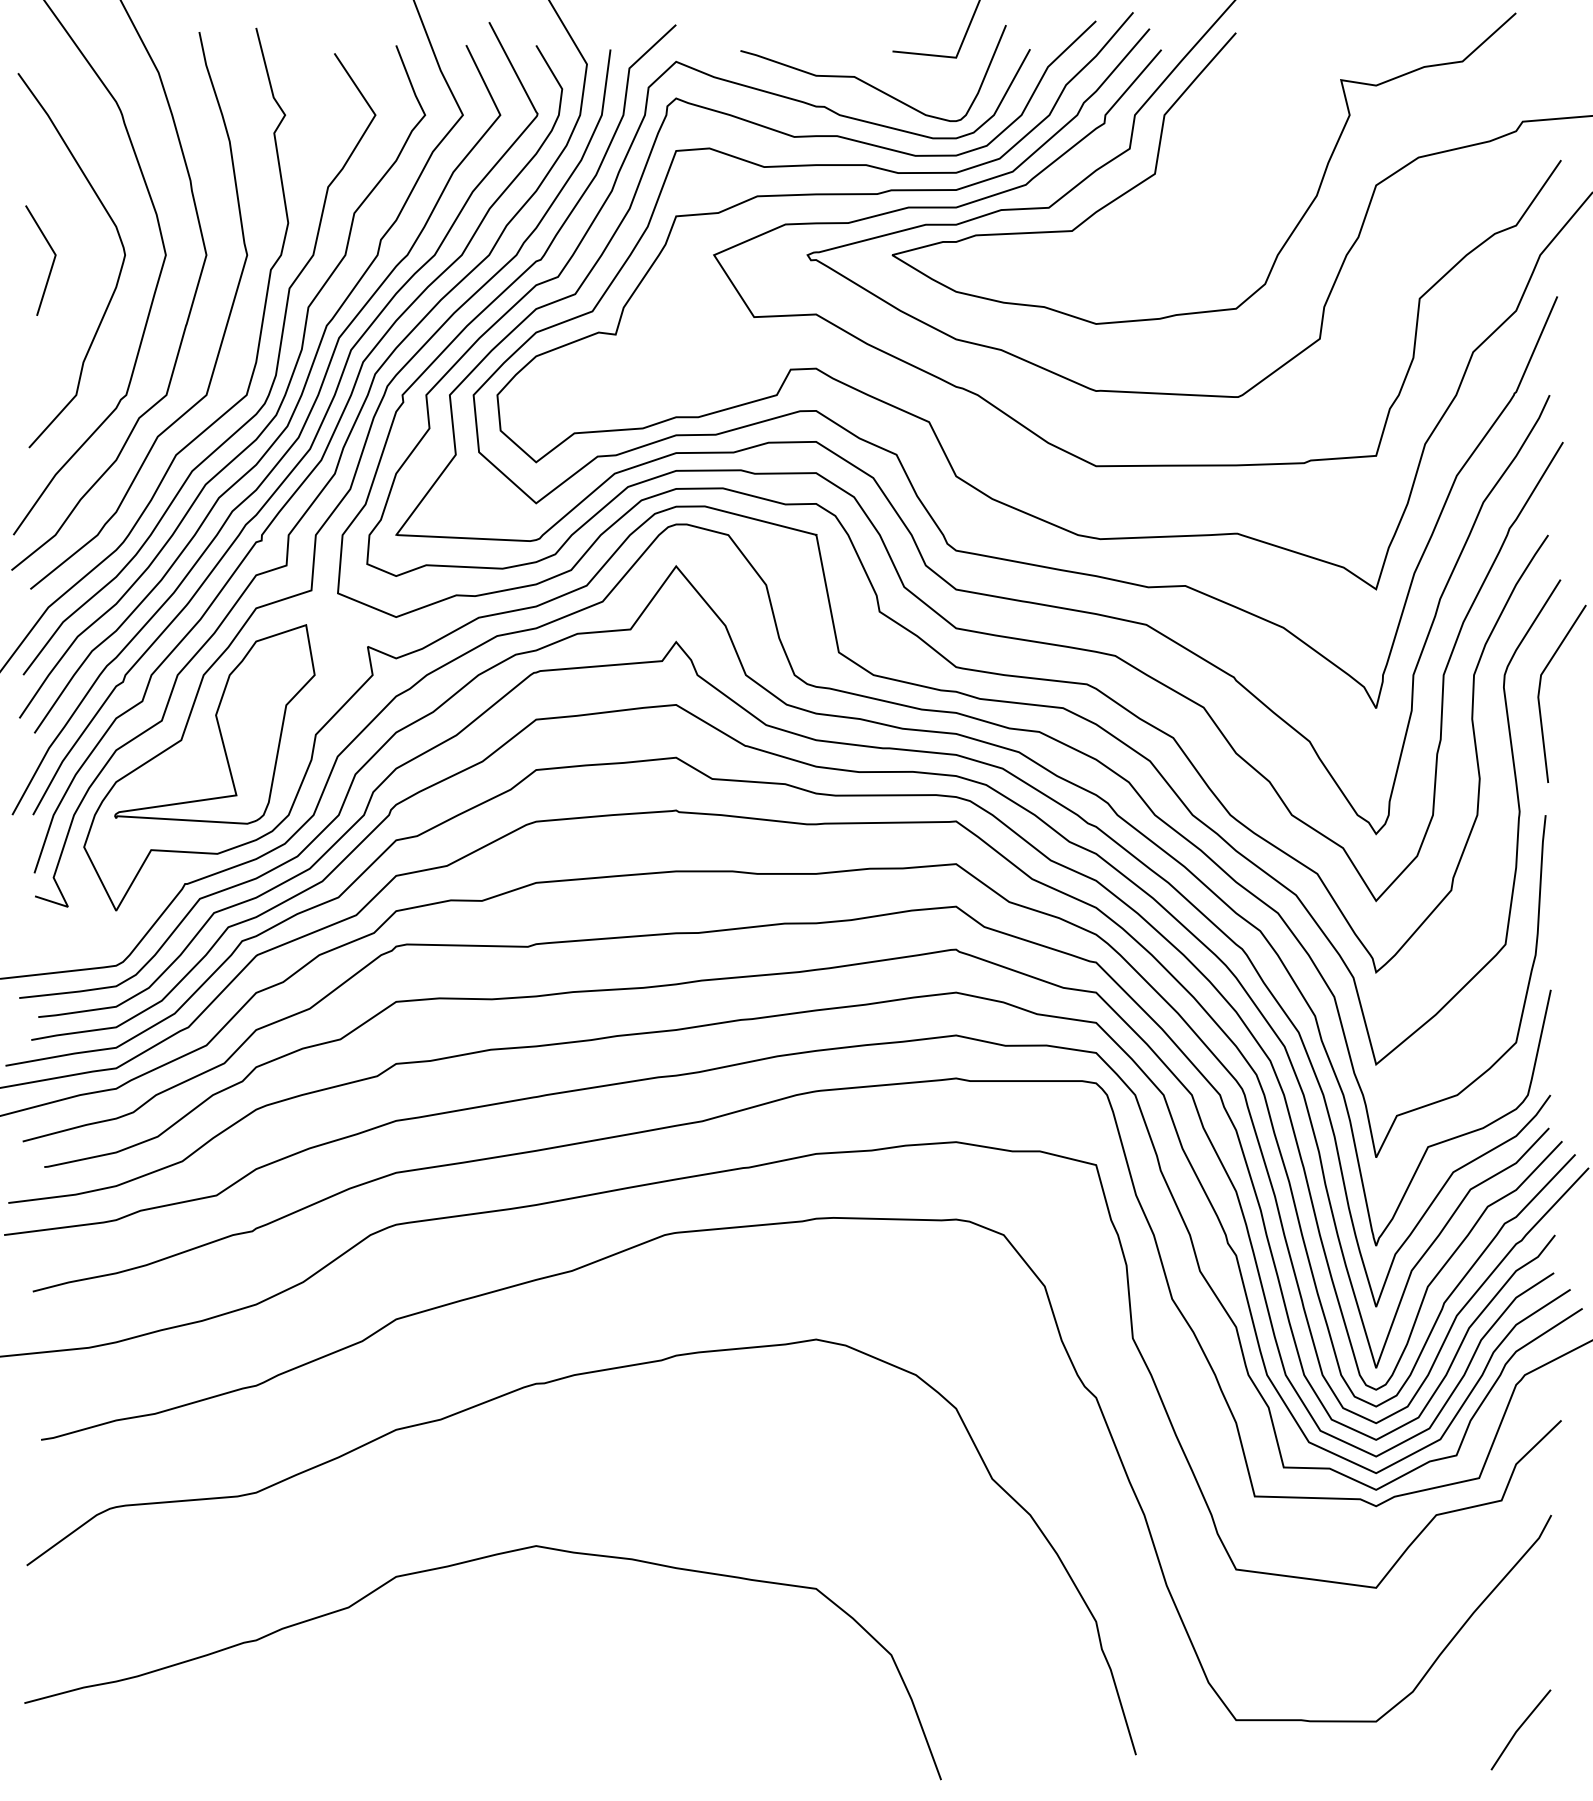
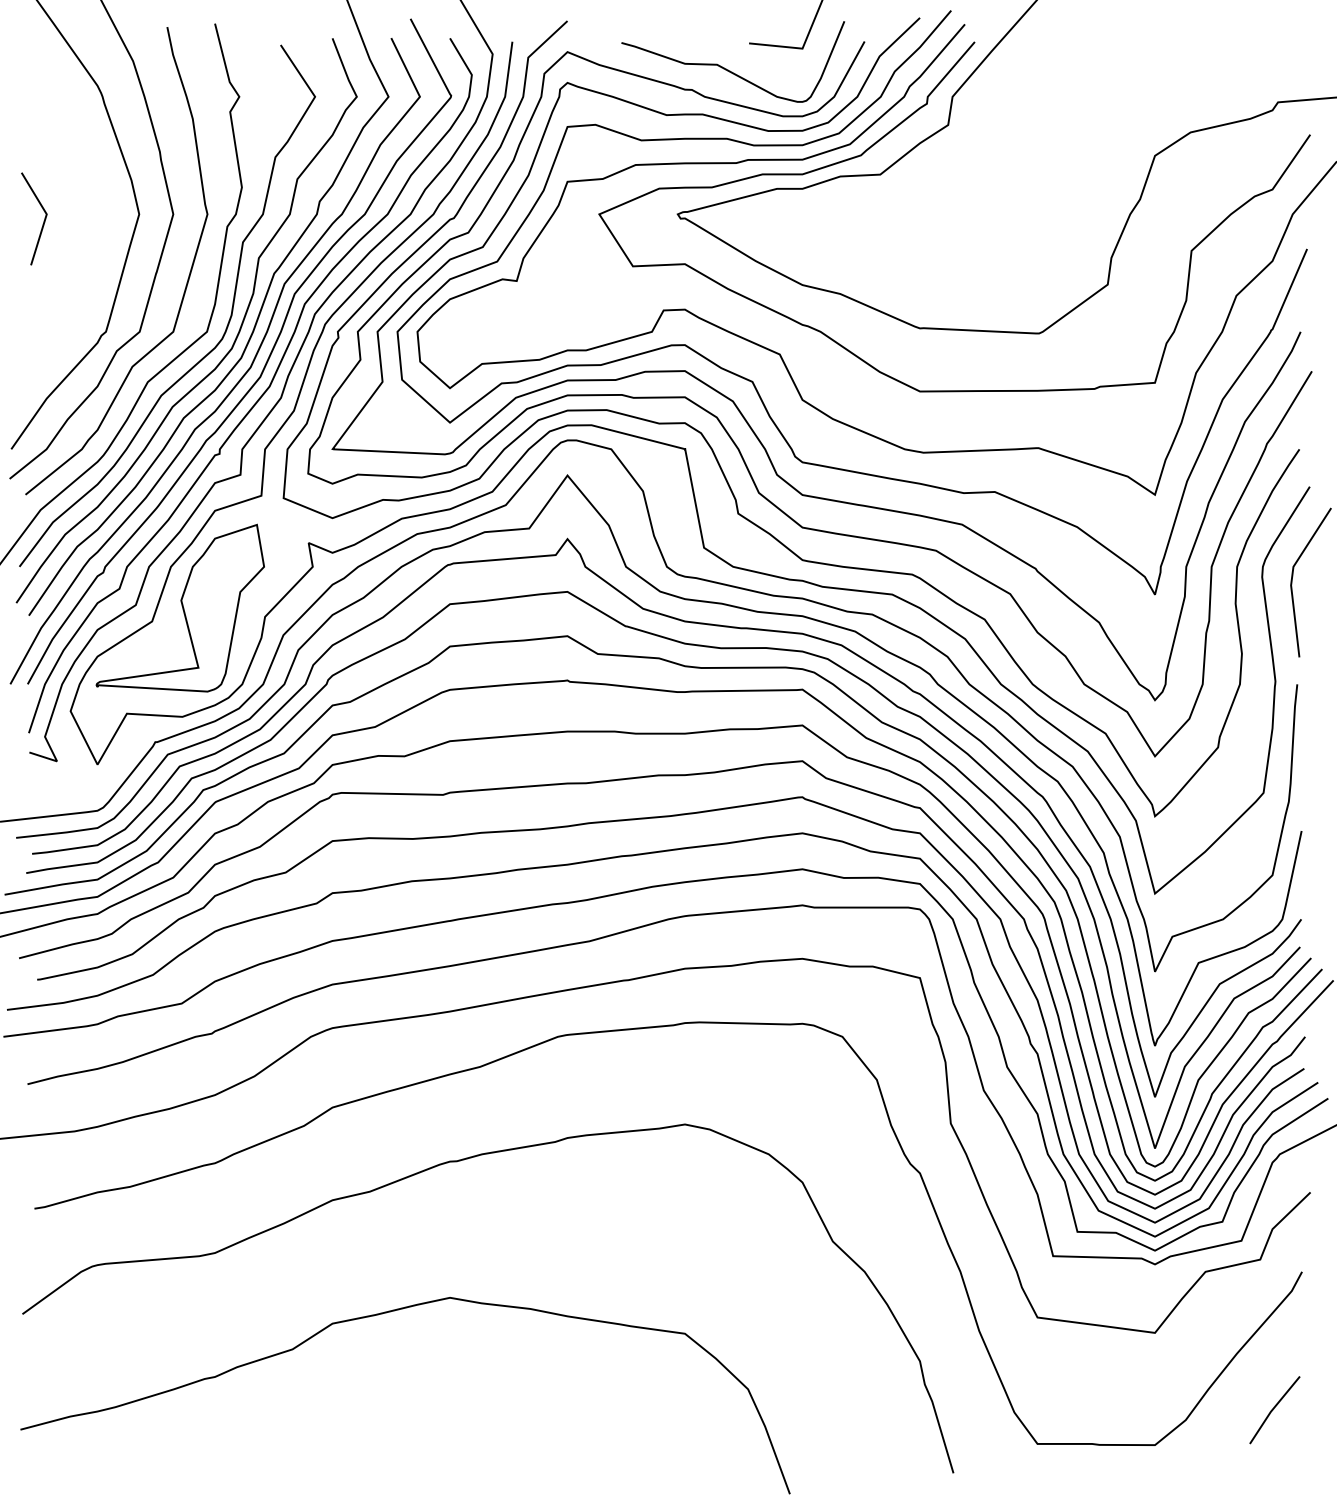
curve: (1158, 160) -> (972, 134), removed
curve: (119, 271) -> (100, 228), removed
line: (1520, 1728) -> (1274, 1408), moved

